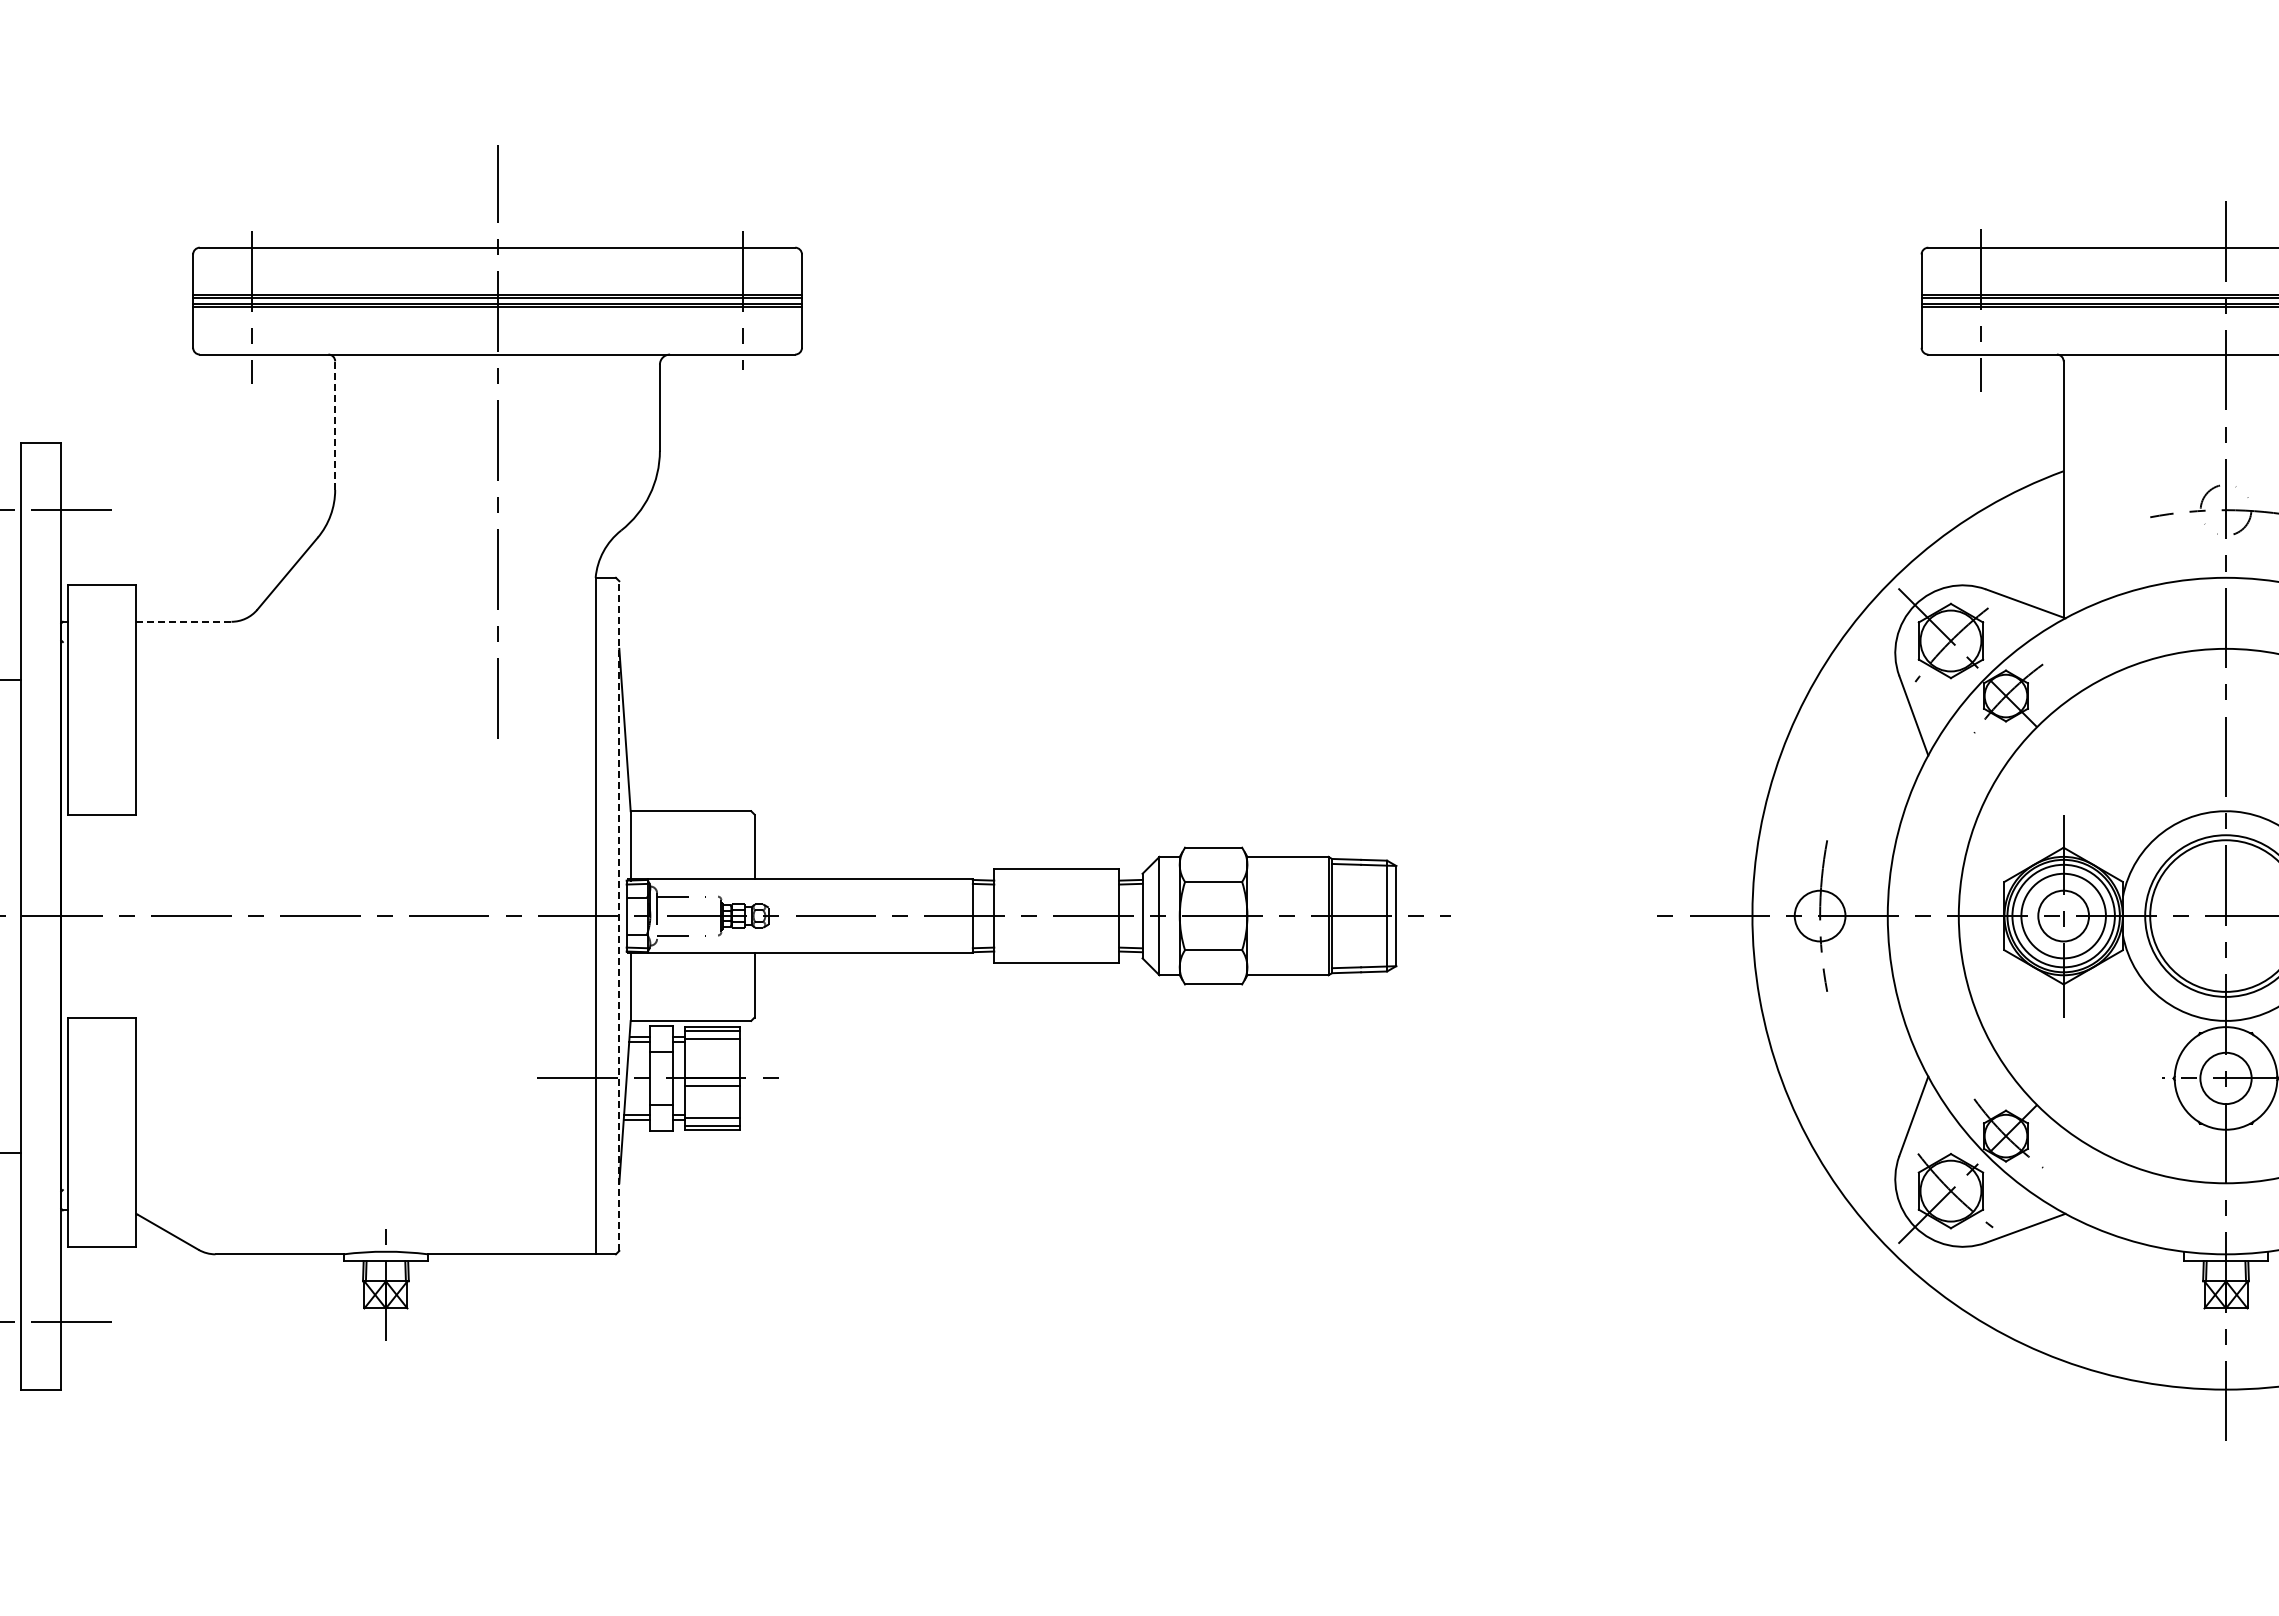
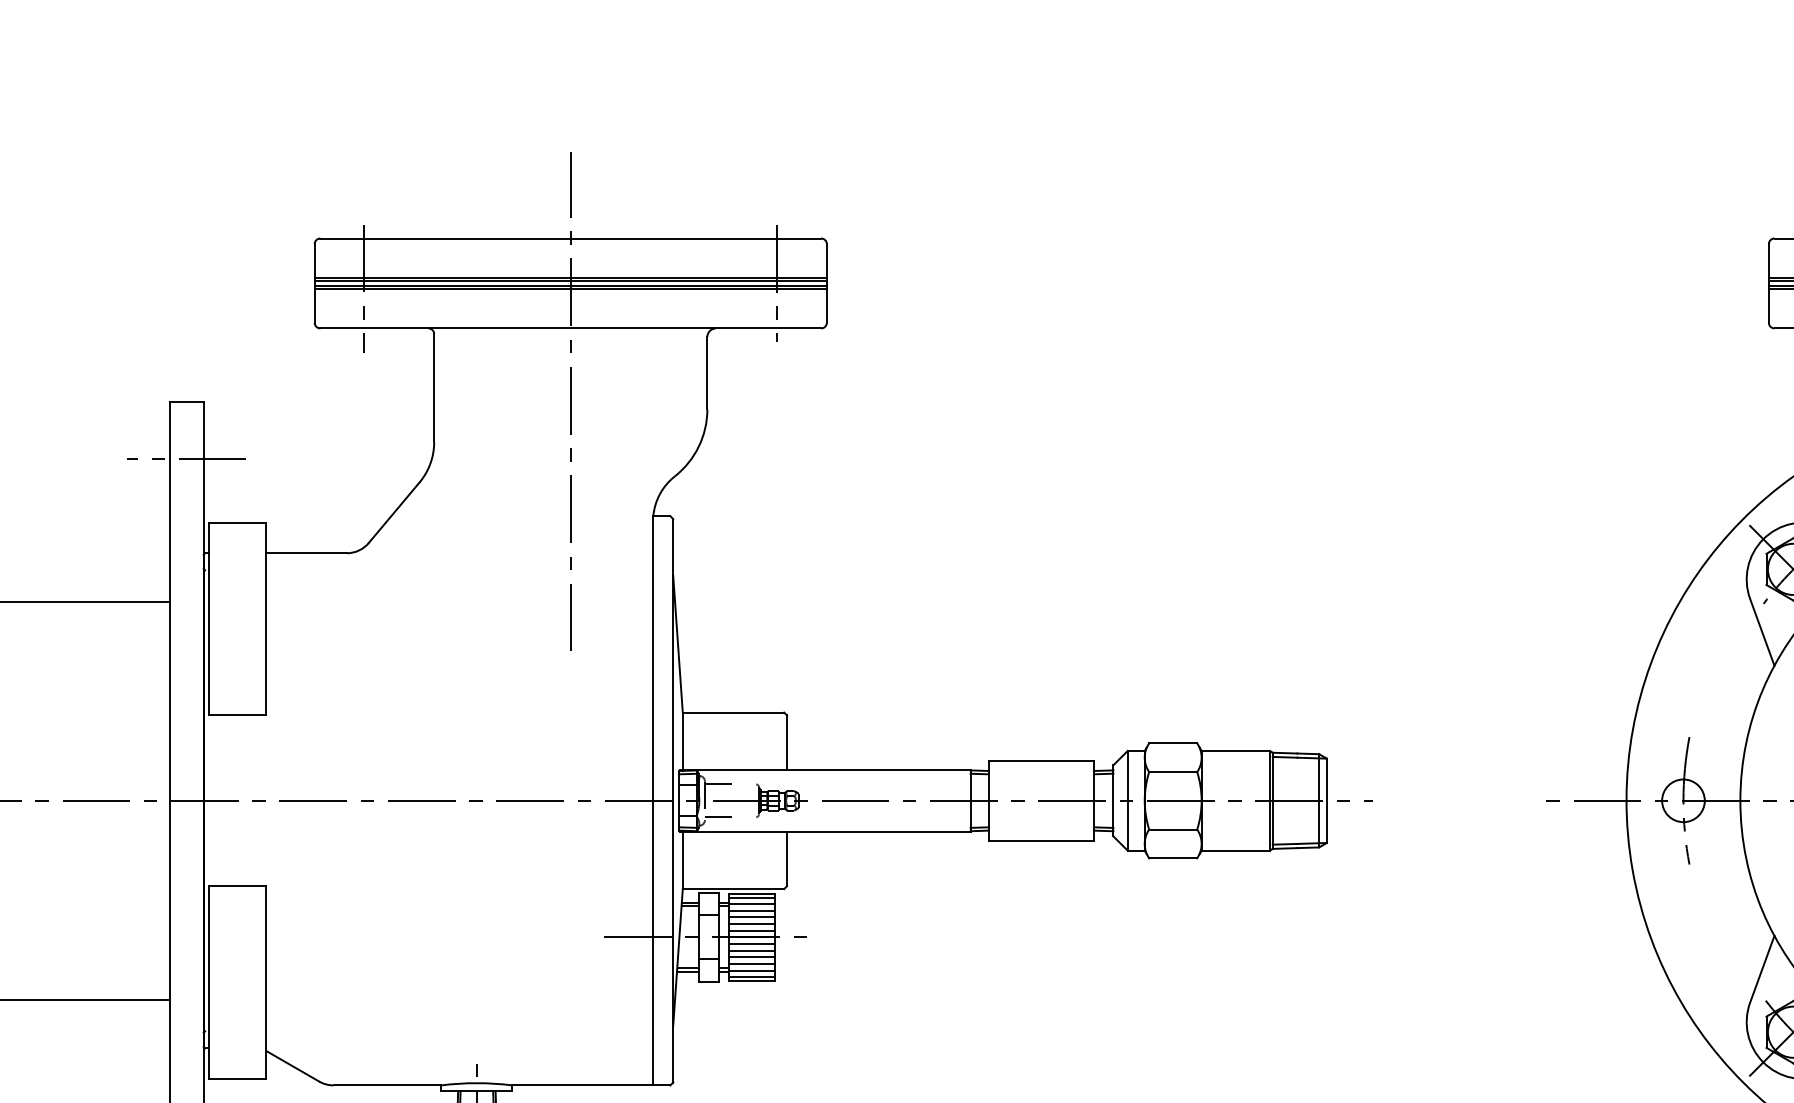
line: (335, 425) -> (434, 388), dashed -> solid
line: (183, 621) -> (306, 552), dashed -> solid
line: (619, 916) -> (673, 801), dashed -> solid
line: (712, 1046) -> (751, 910), added
line: (712, 1054) -> (751, 917), added
line: (712, 1062) -> (751, 924), added
line: (712, 1070) -> (751, 930), added
line: (712, 1094) -> (751, 950), added
line: (712, 1102) -> (751, 957), added
line: (712, 1110) -> (751, 964), added

